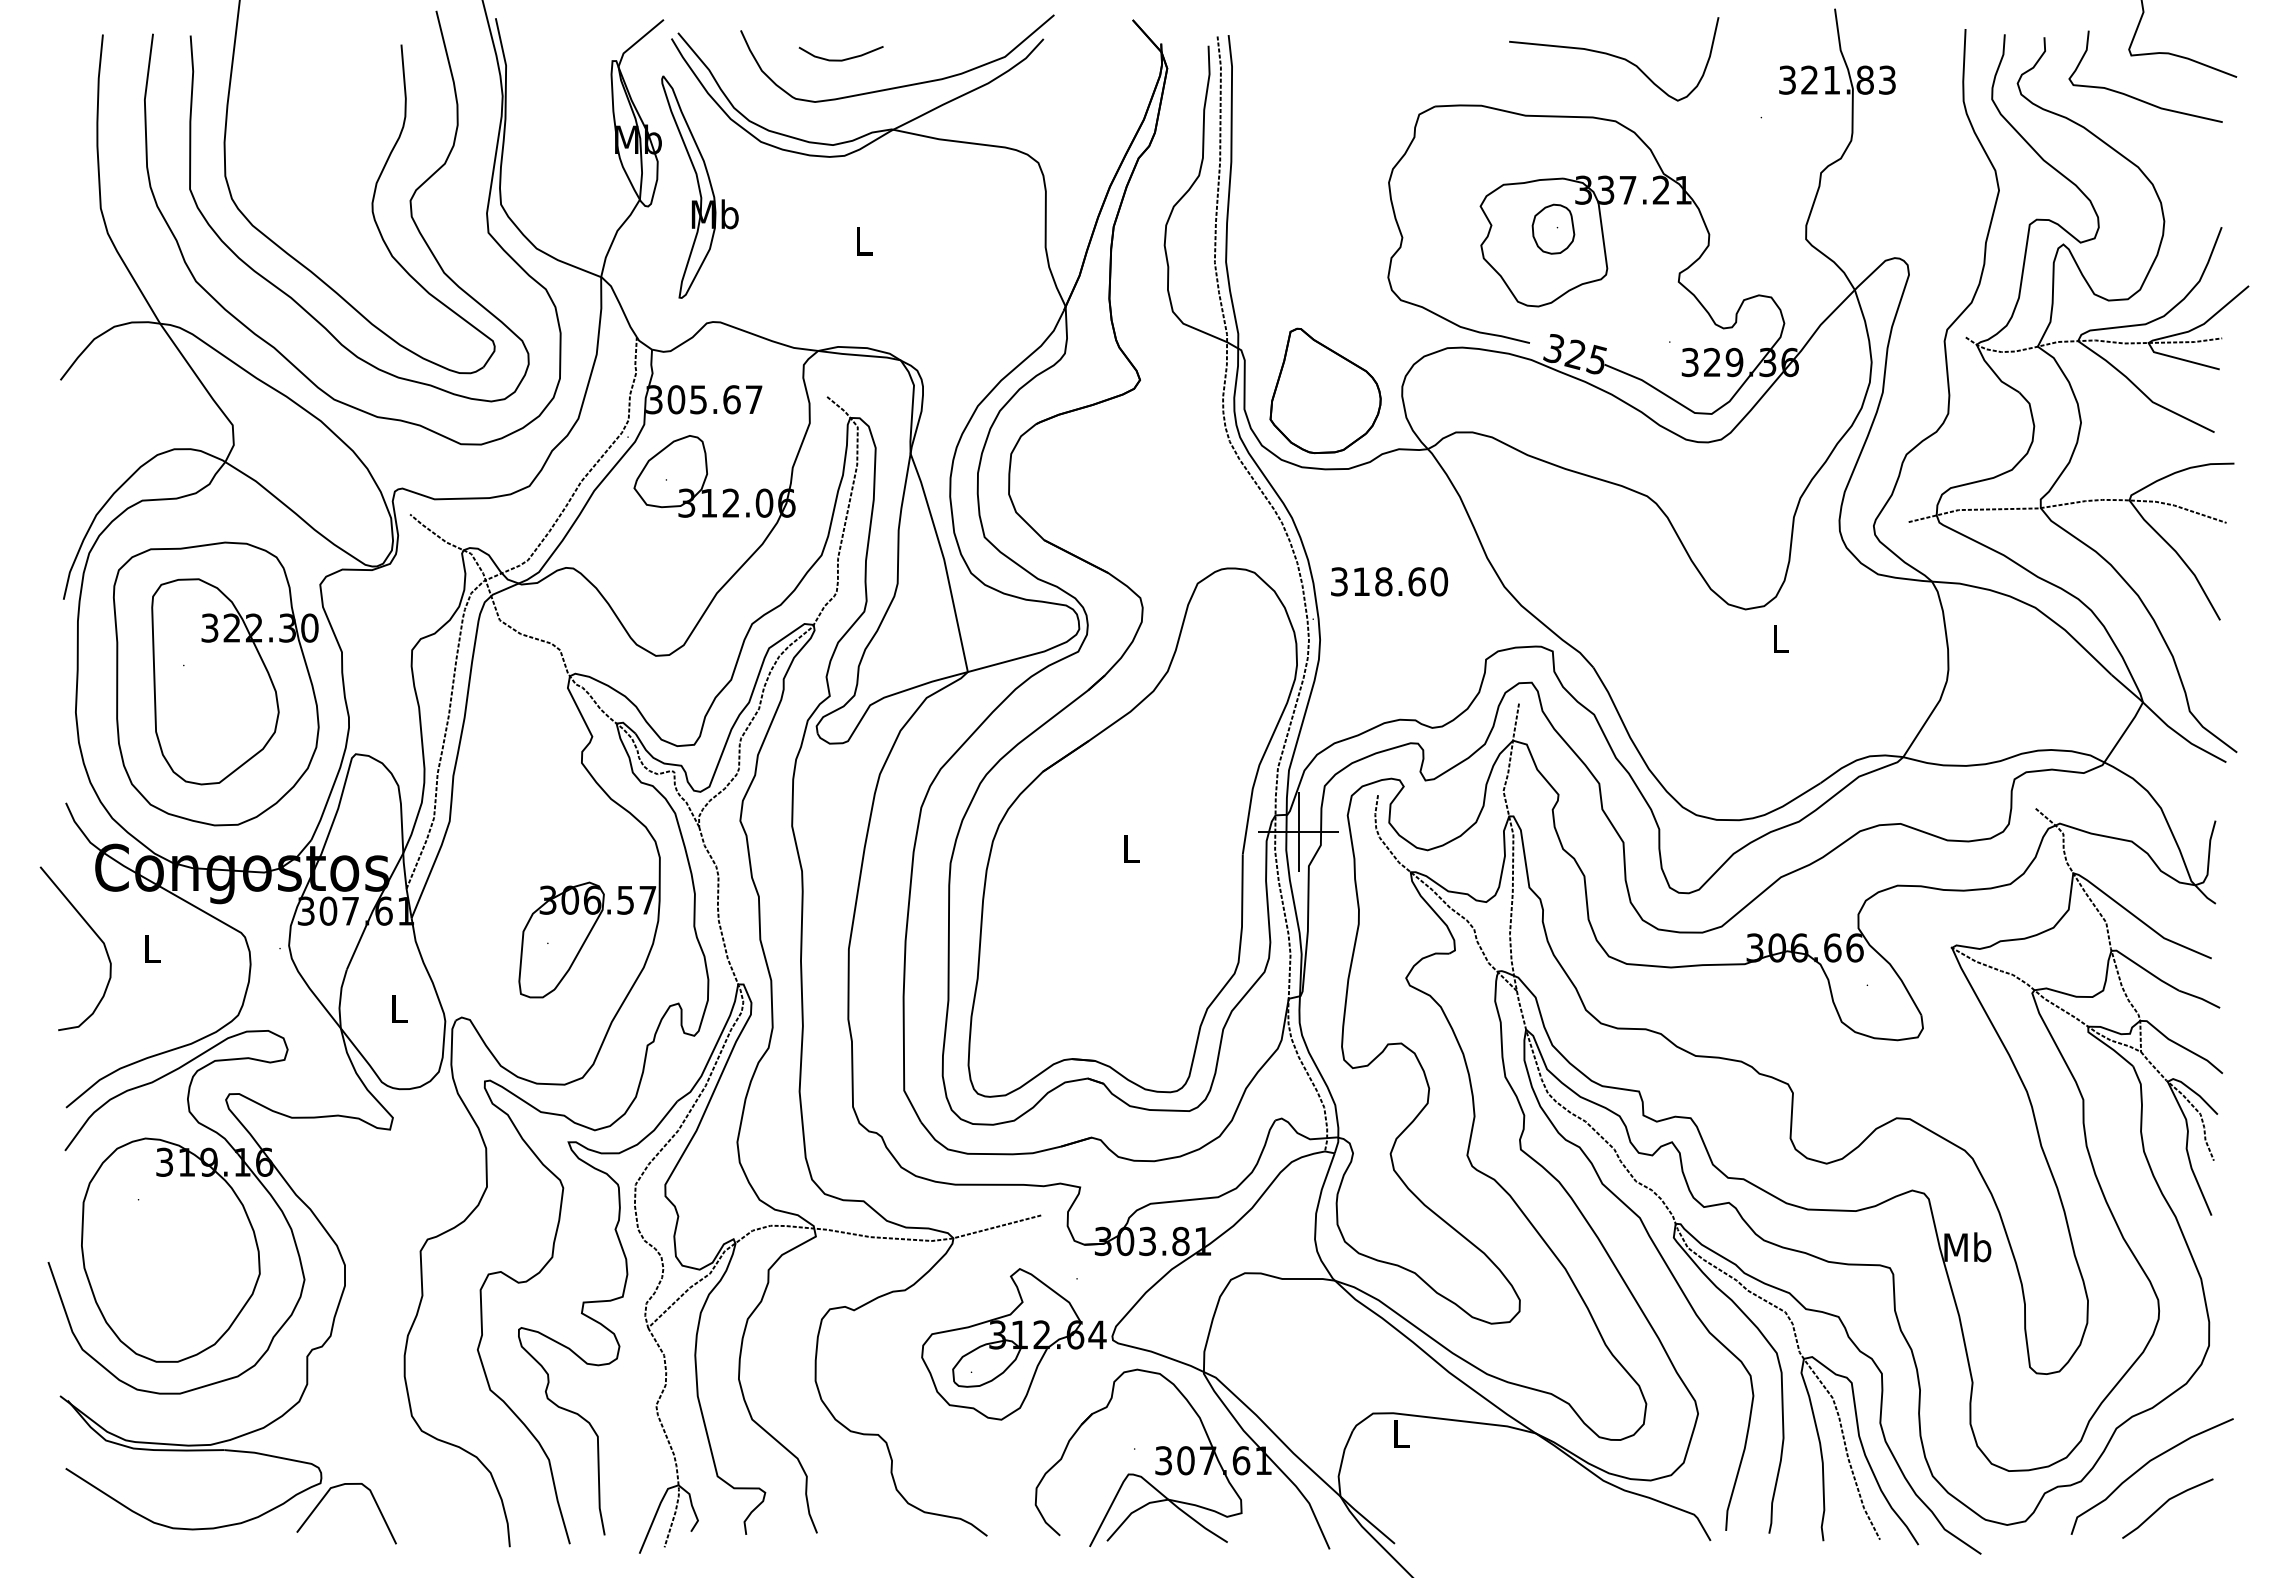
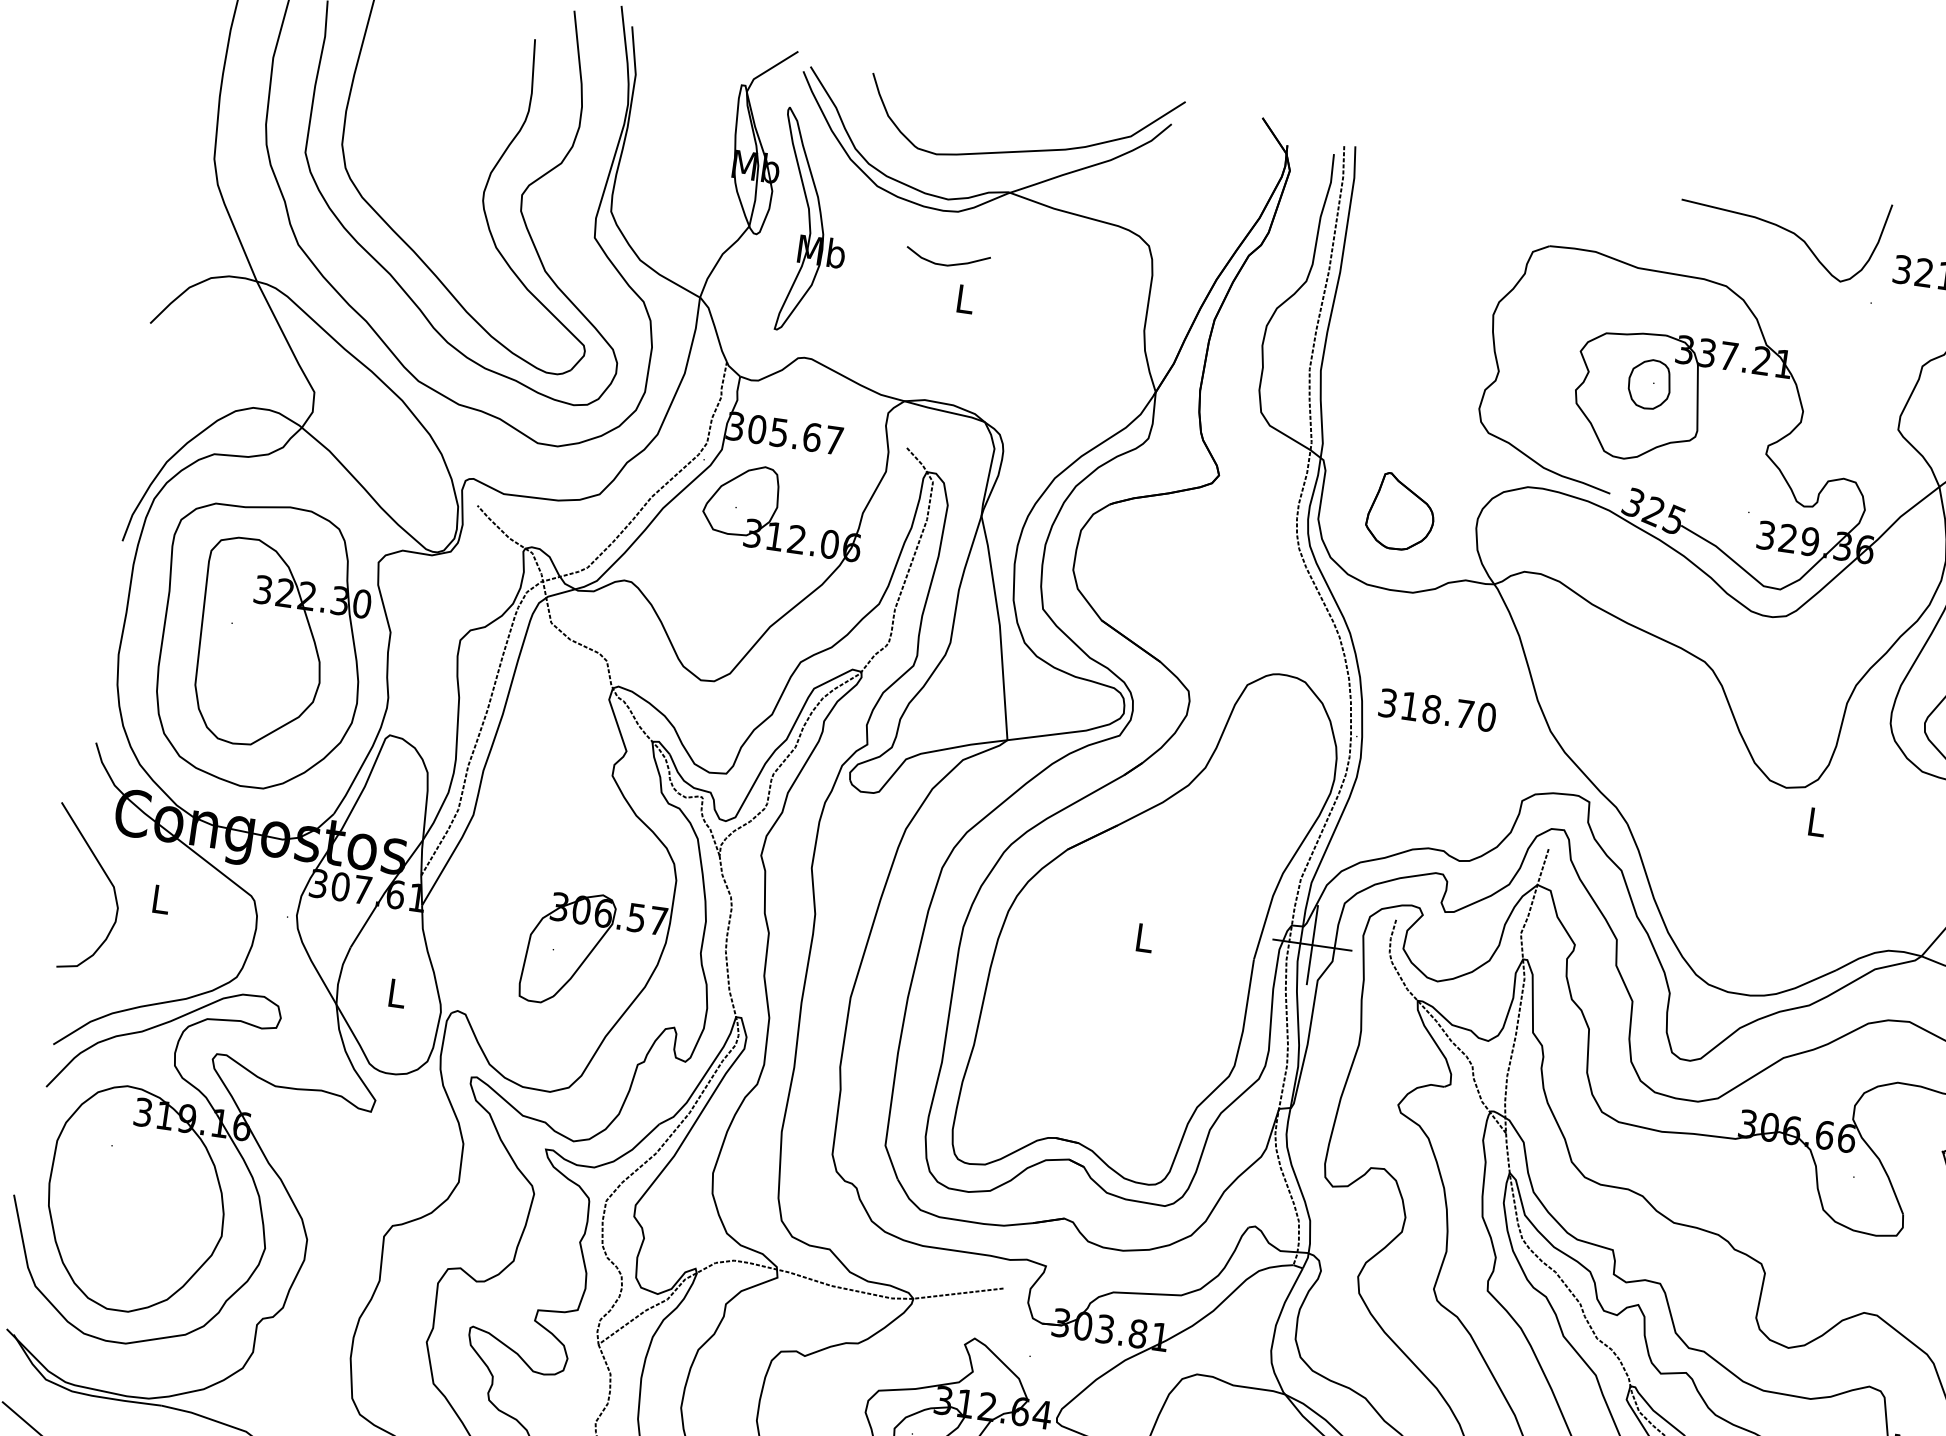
curve: (1614, 57) -> (1783, 229), moved
curve: (840, 59) -> (946, 264), moved
part: (1325, 390) -> (1401, 511), size x0.6
text: (1416, 581) -> (1464, 713), 318.60 -> 318.70

